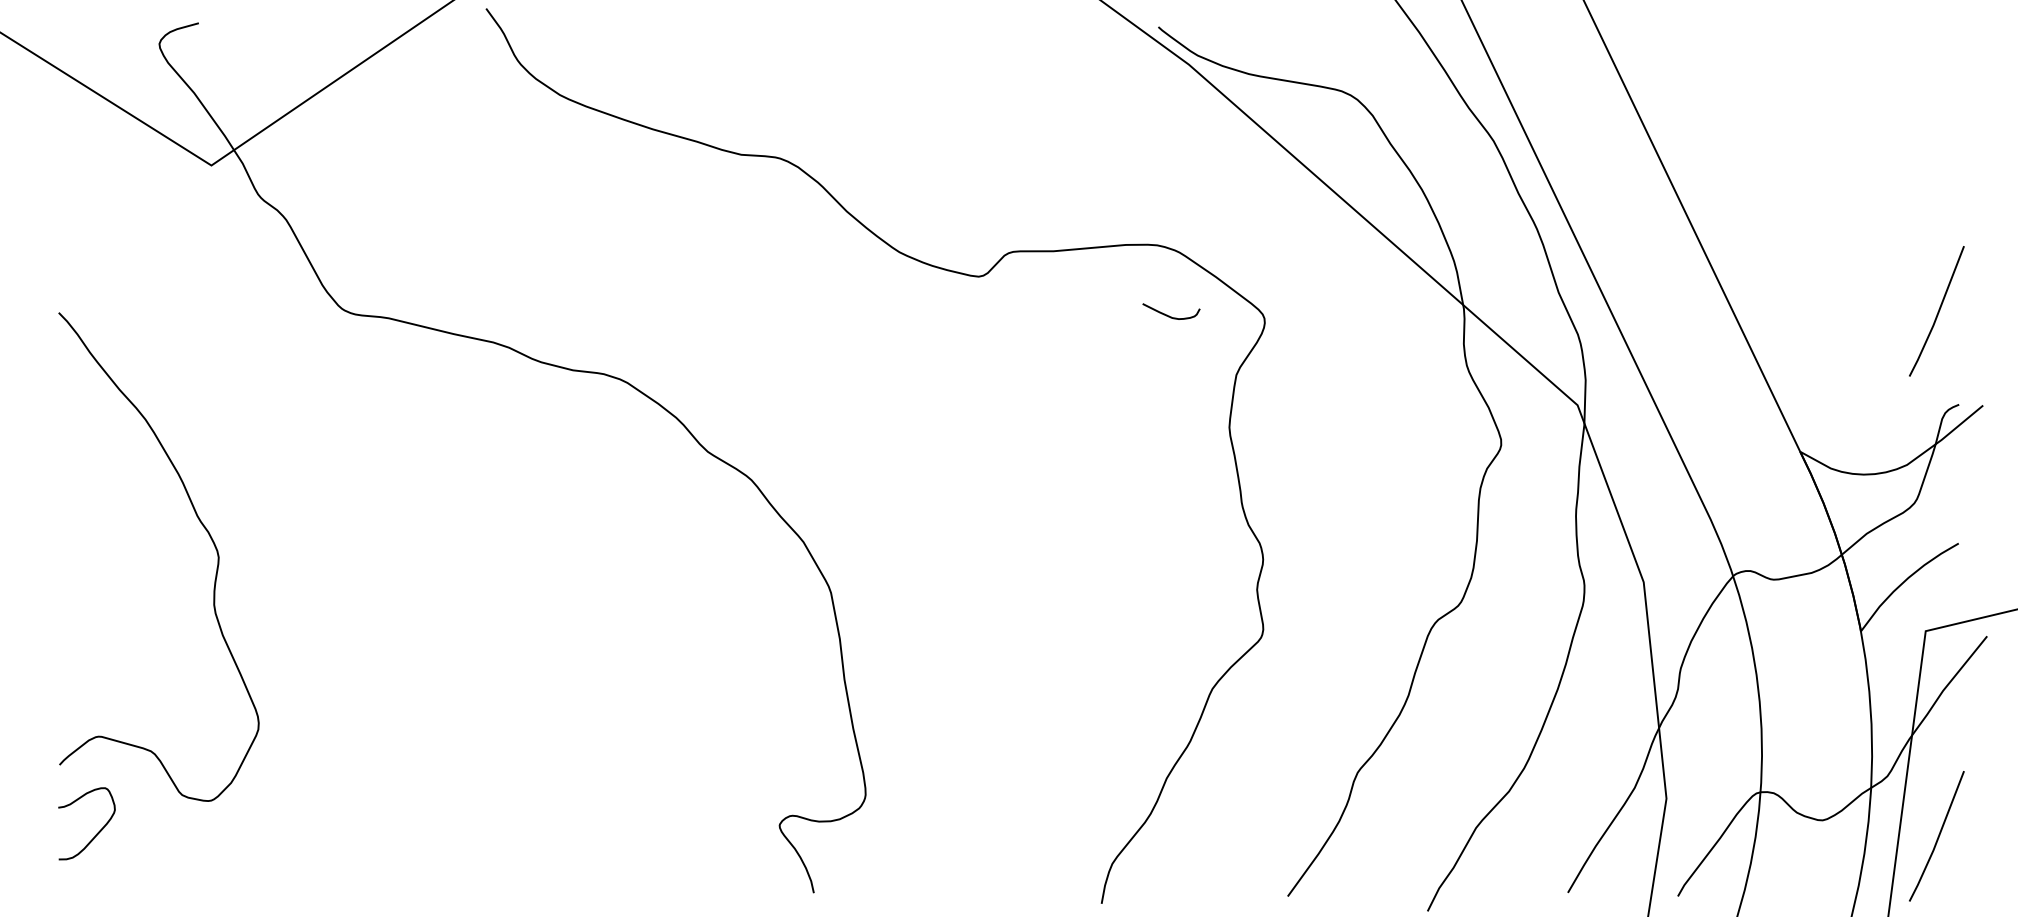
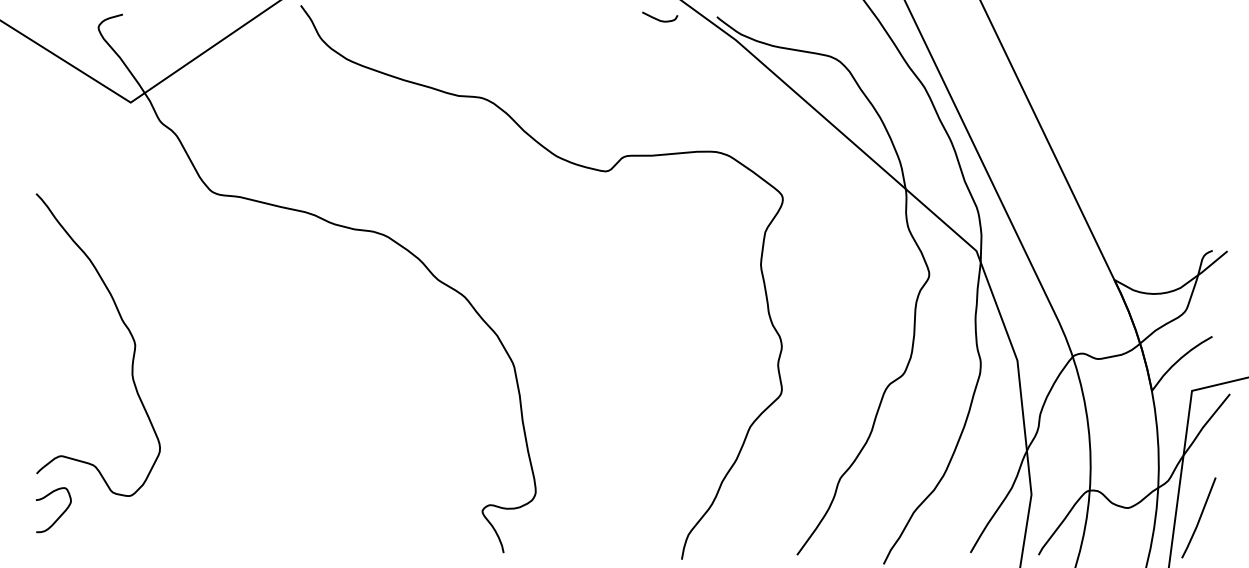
line: (1937, 310) -> (1199, 192), removed
curve: (1170, 315) -> (659, 19), moved

